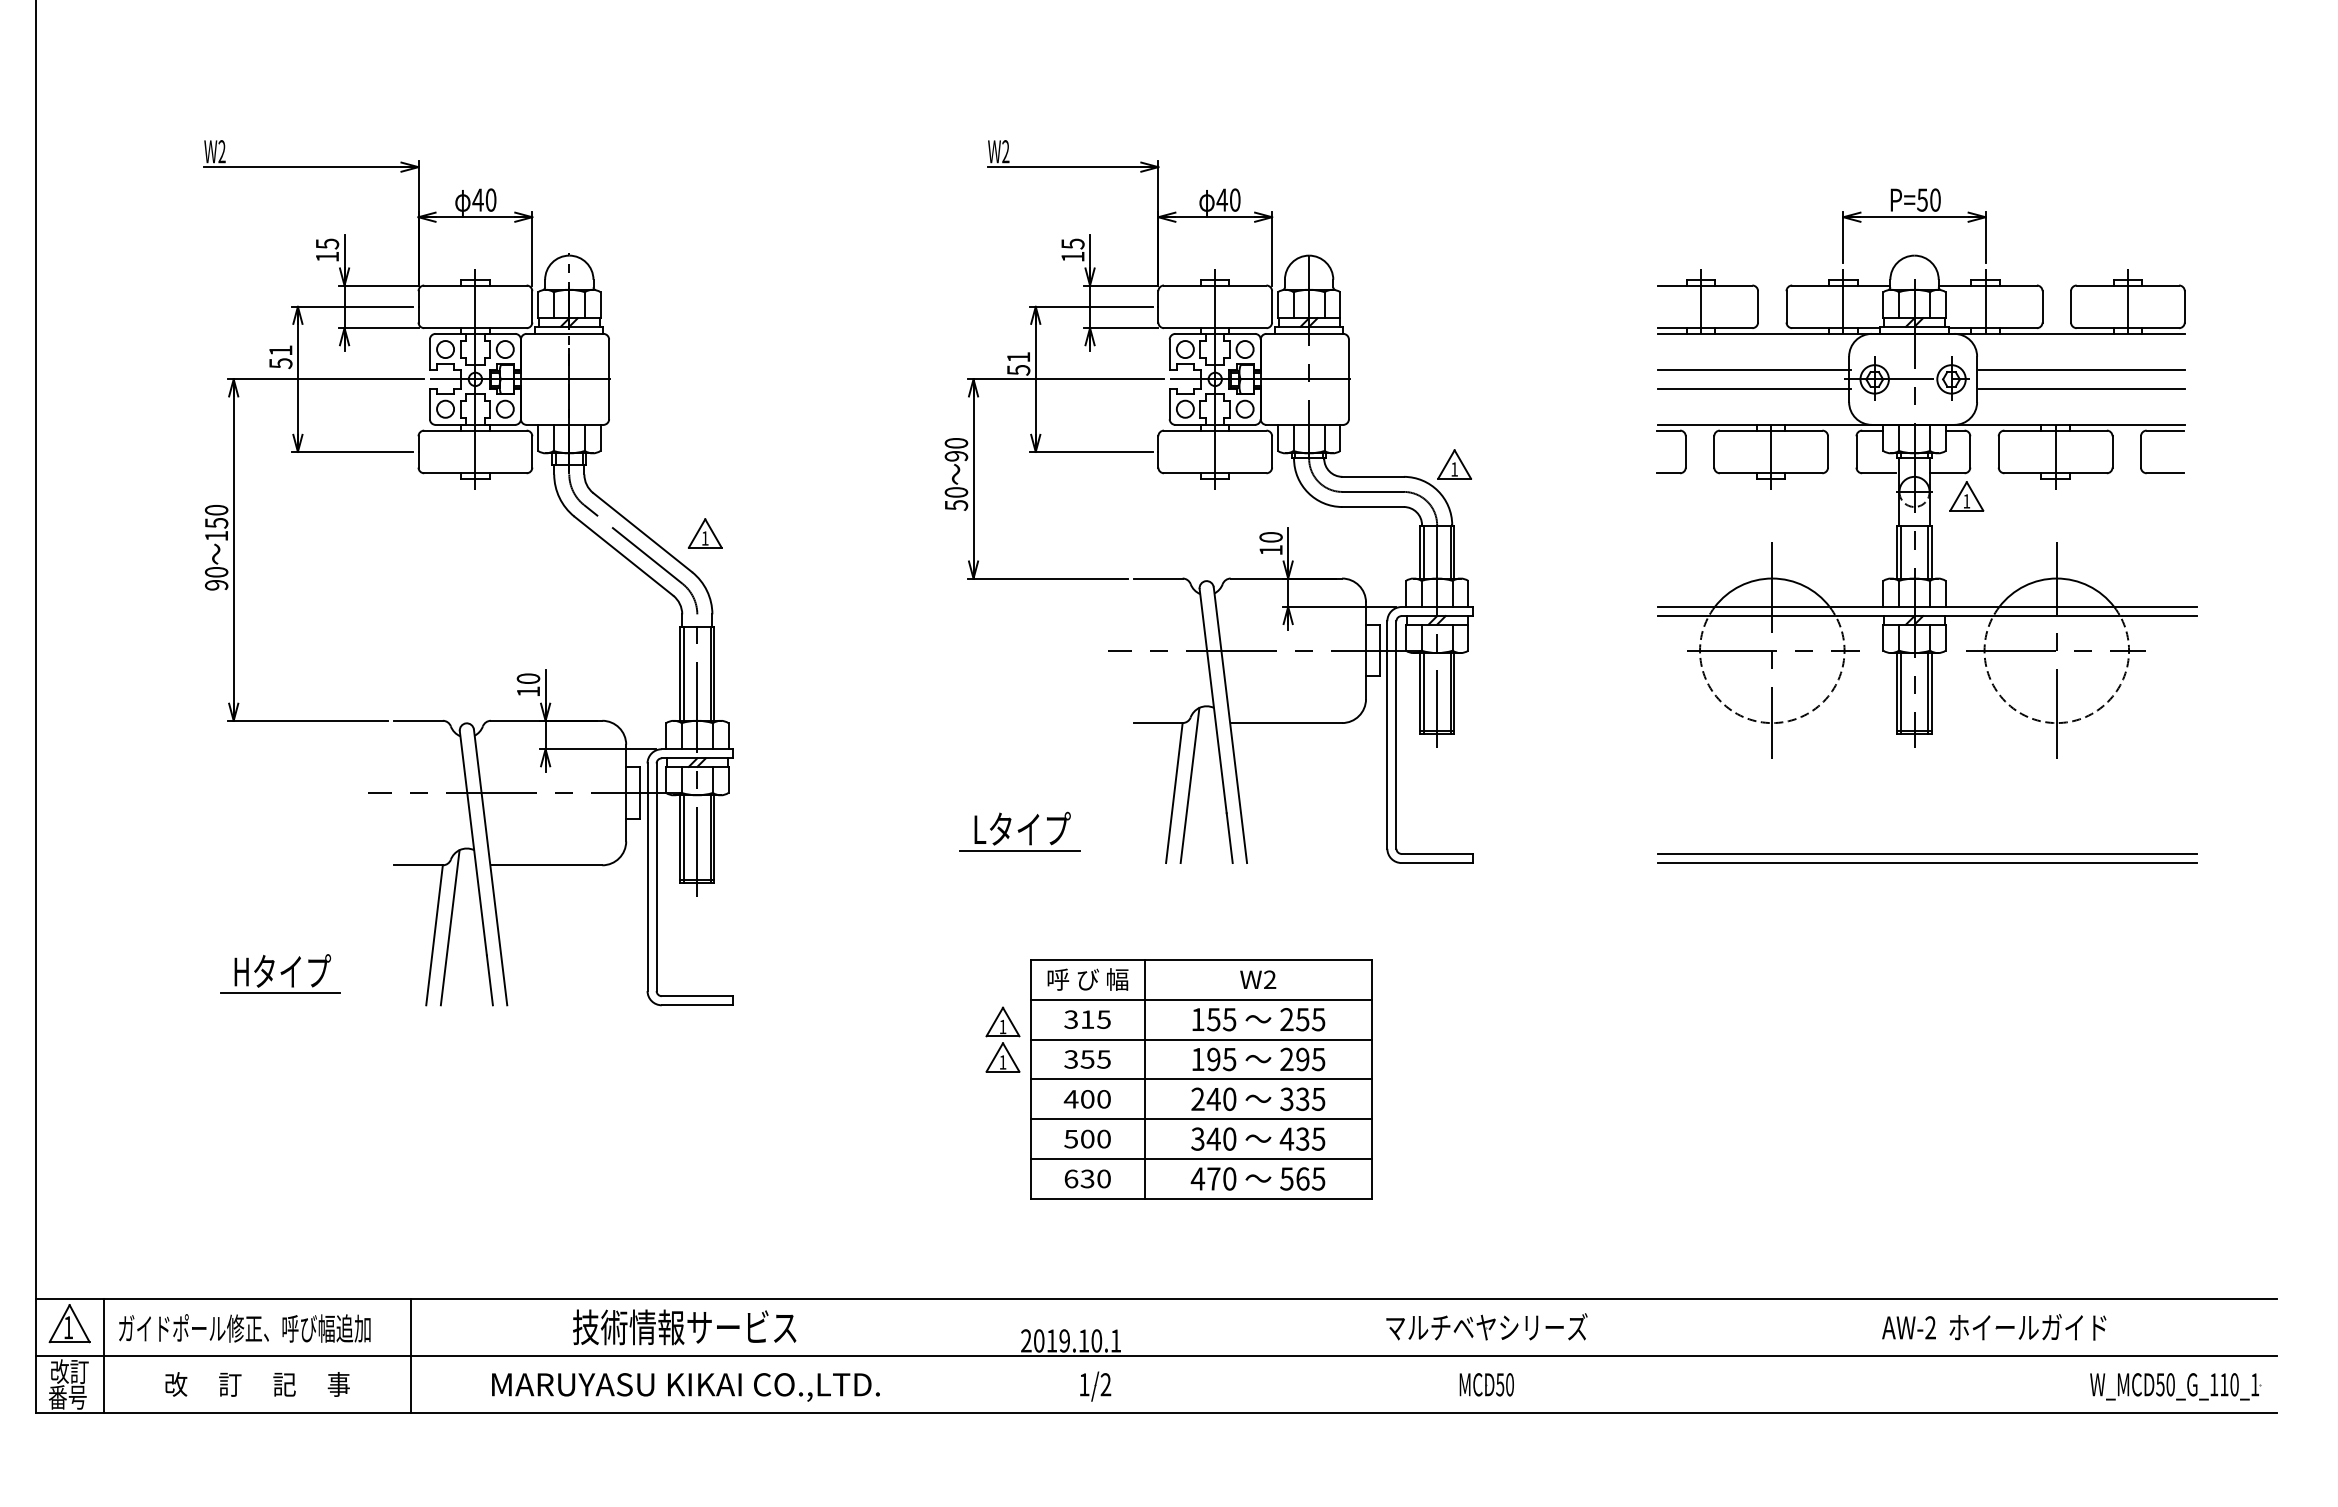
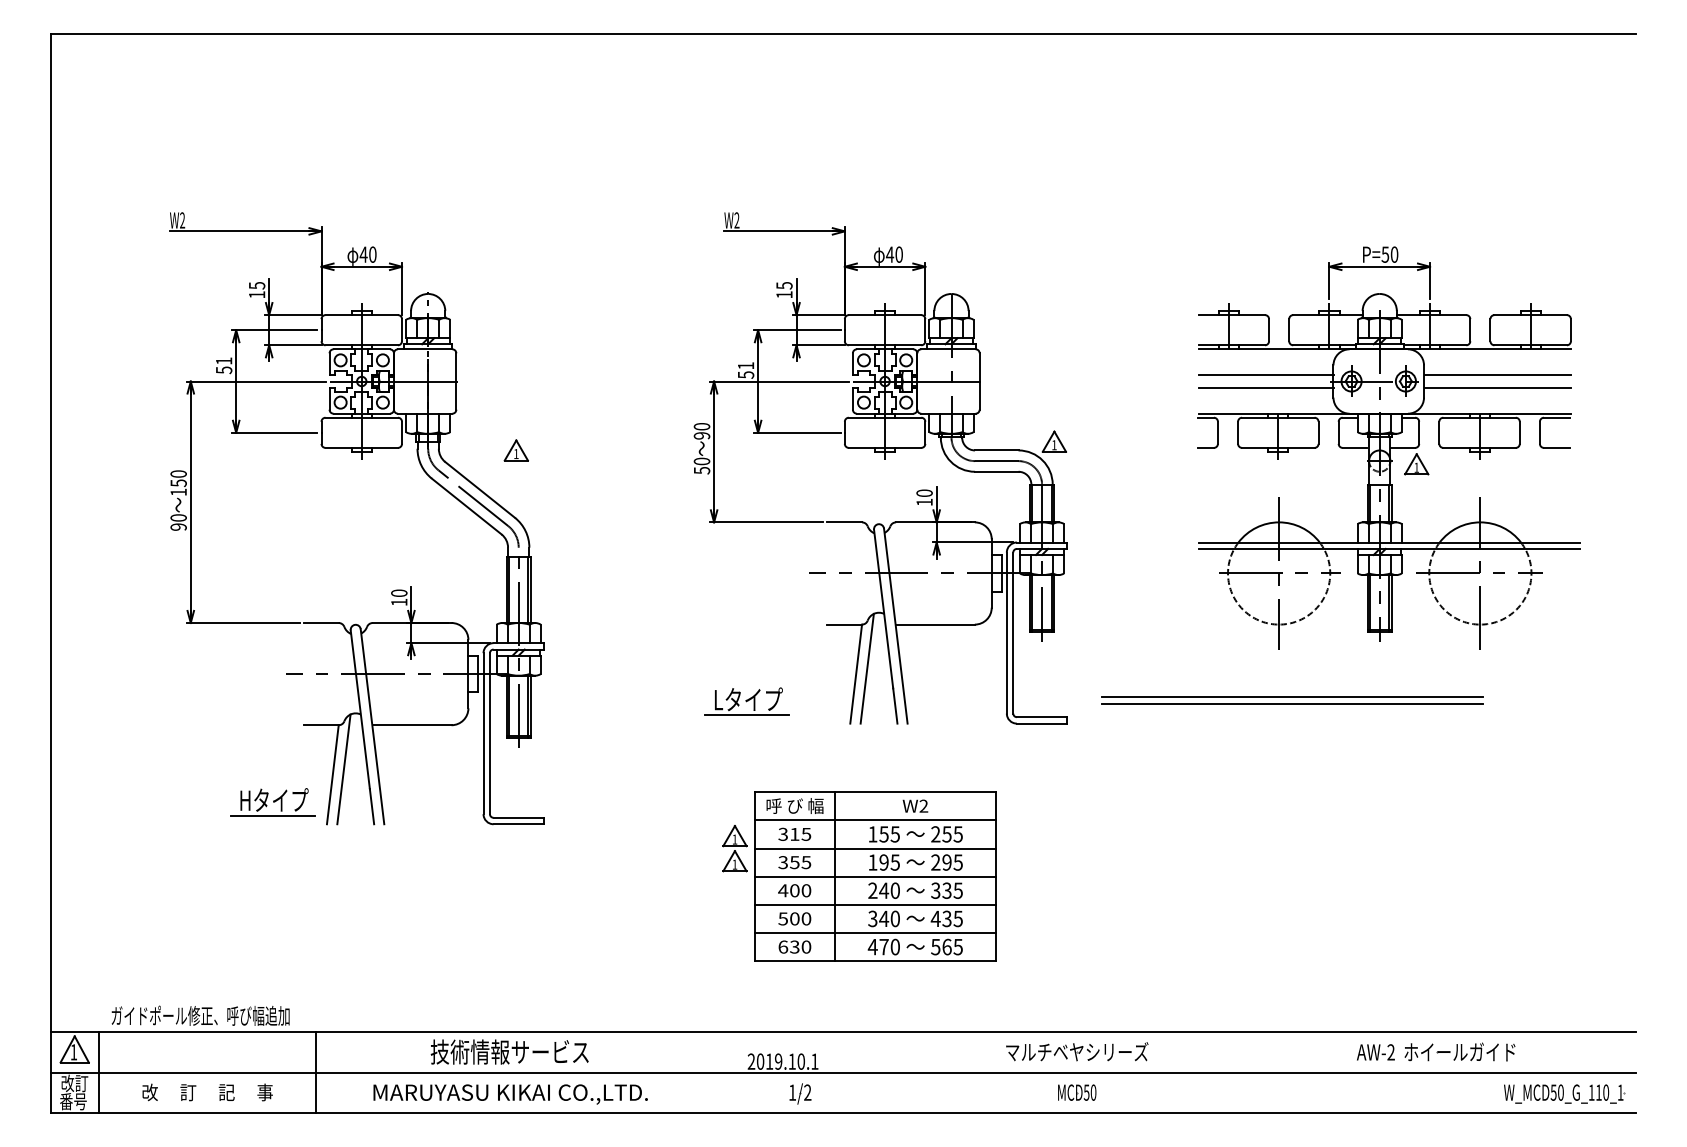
part: (704, 533) -> (515, 450), moved
part: (1928, 858) -> (1292, 700), moved
part: (279, 974) -> (272, 802), moved
text: (244, 1327) -> (200, 1015), moved

